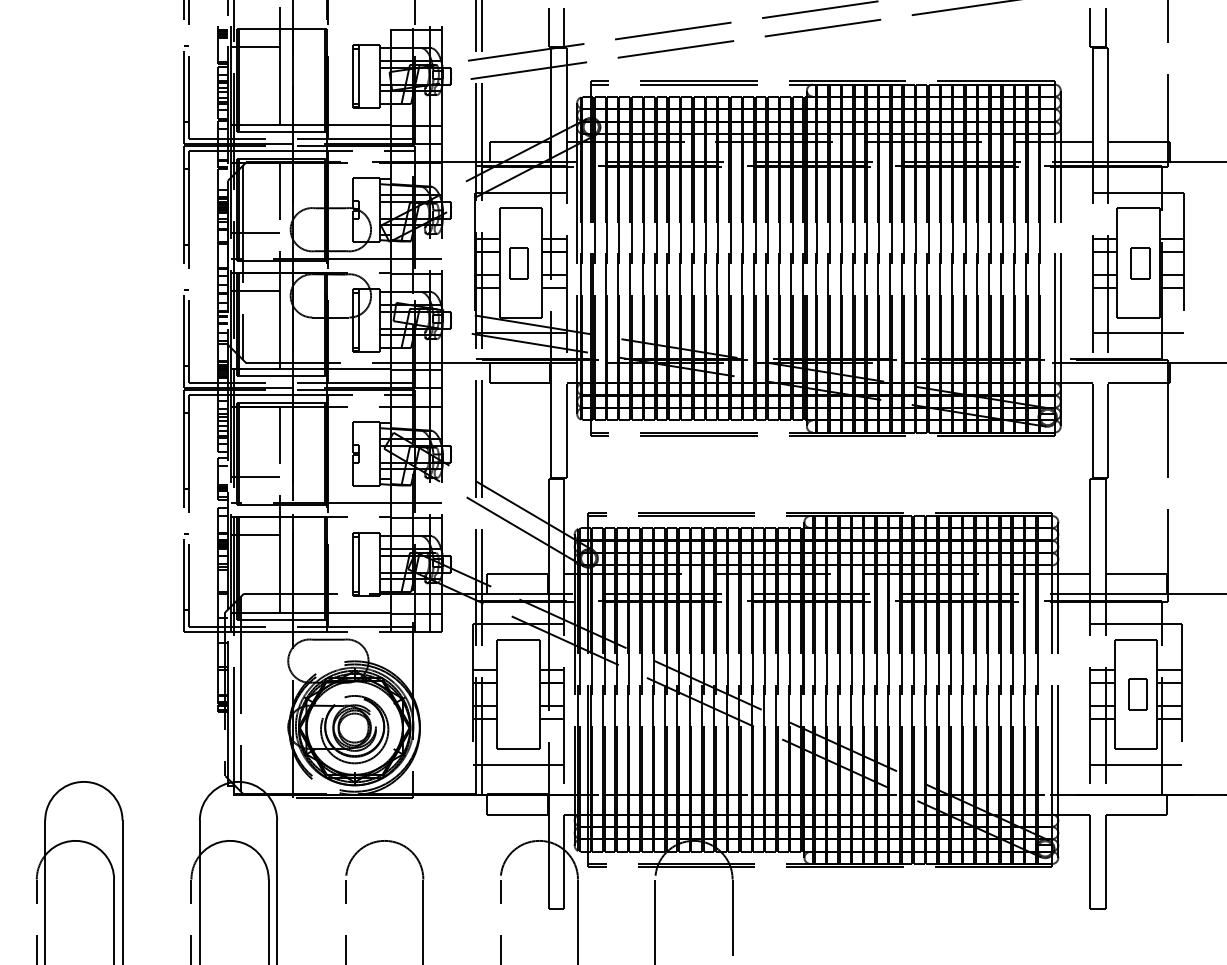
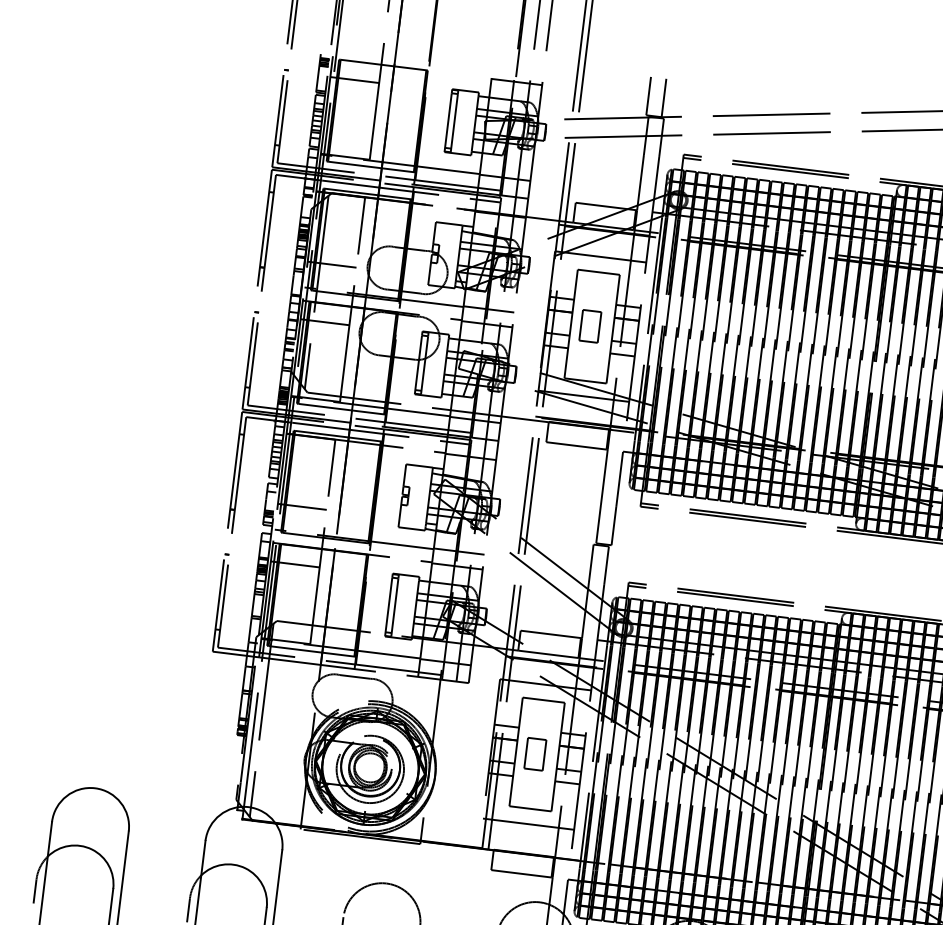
part: (516, 694) -> (535, 754), added

